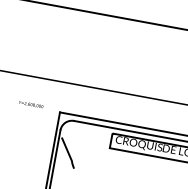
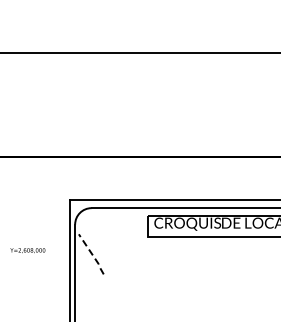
text: (30, 104) -> (27, 250), moved
line: (68, 154) -> (92, 255), solid -> dashed

